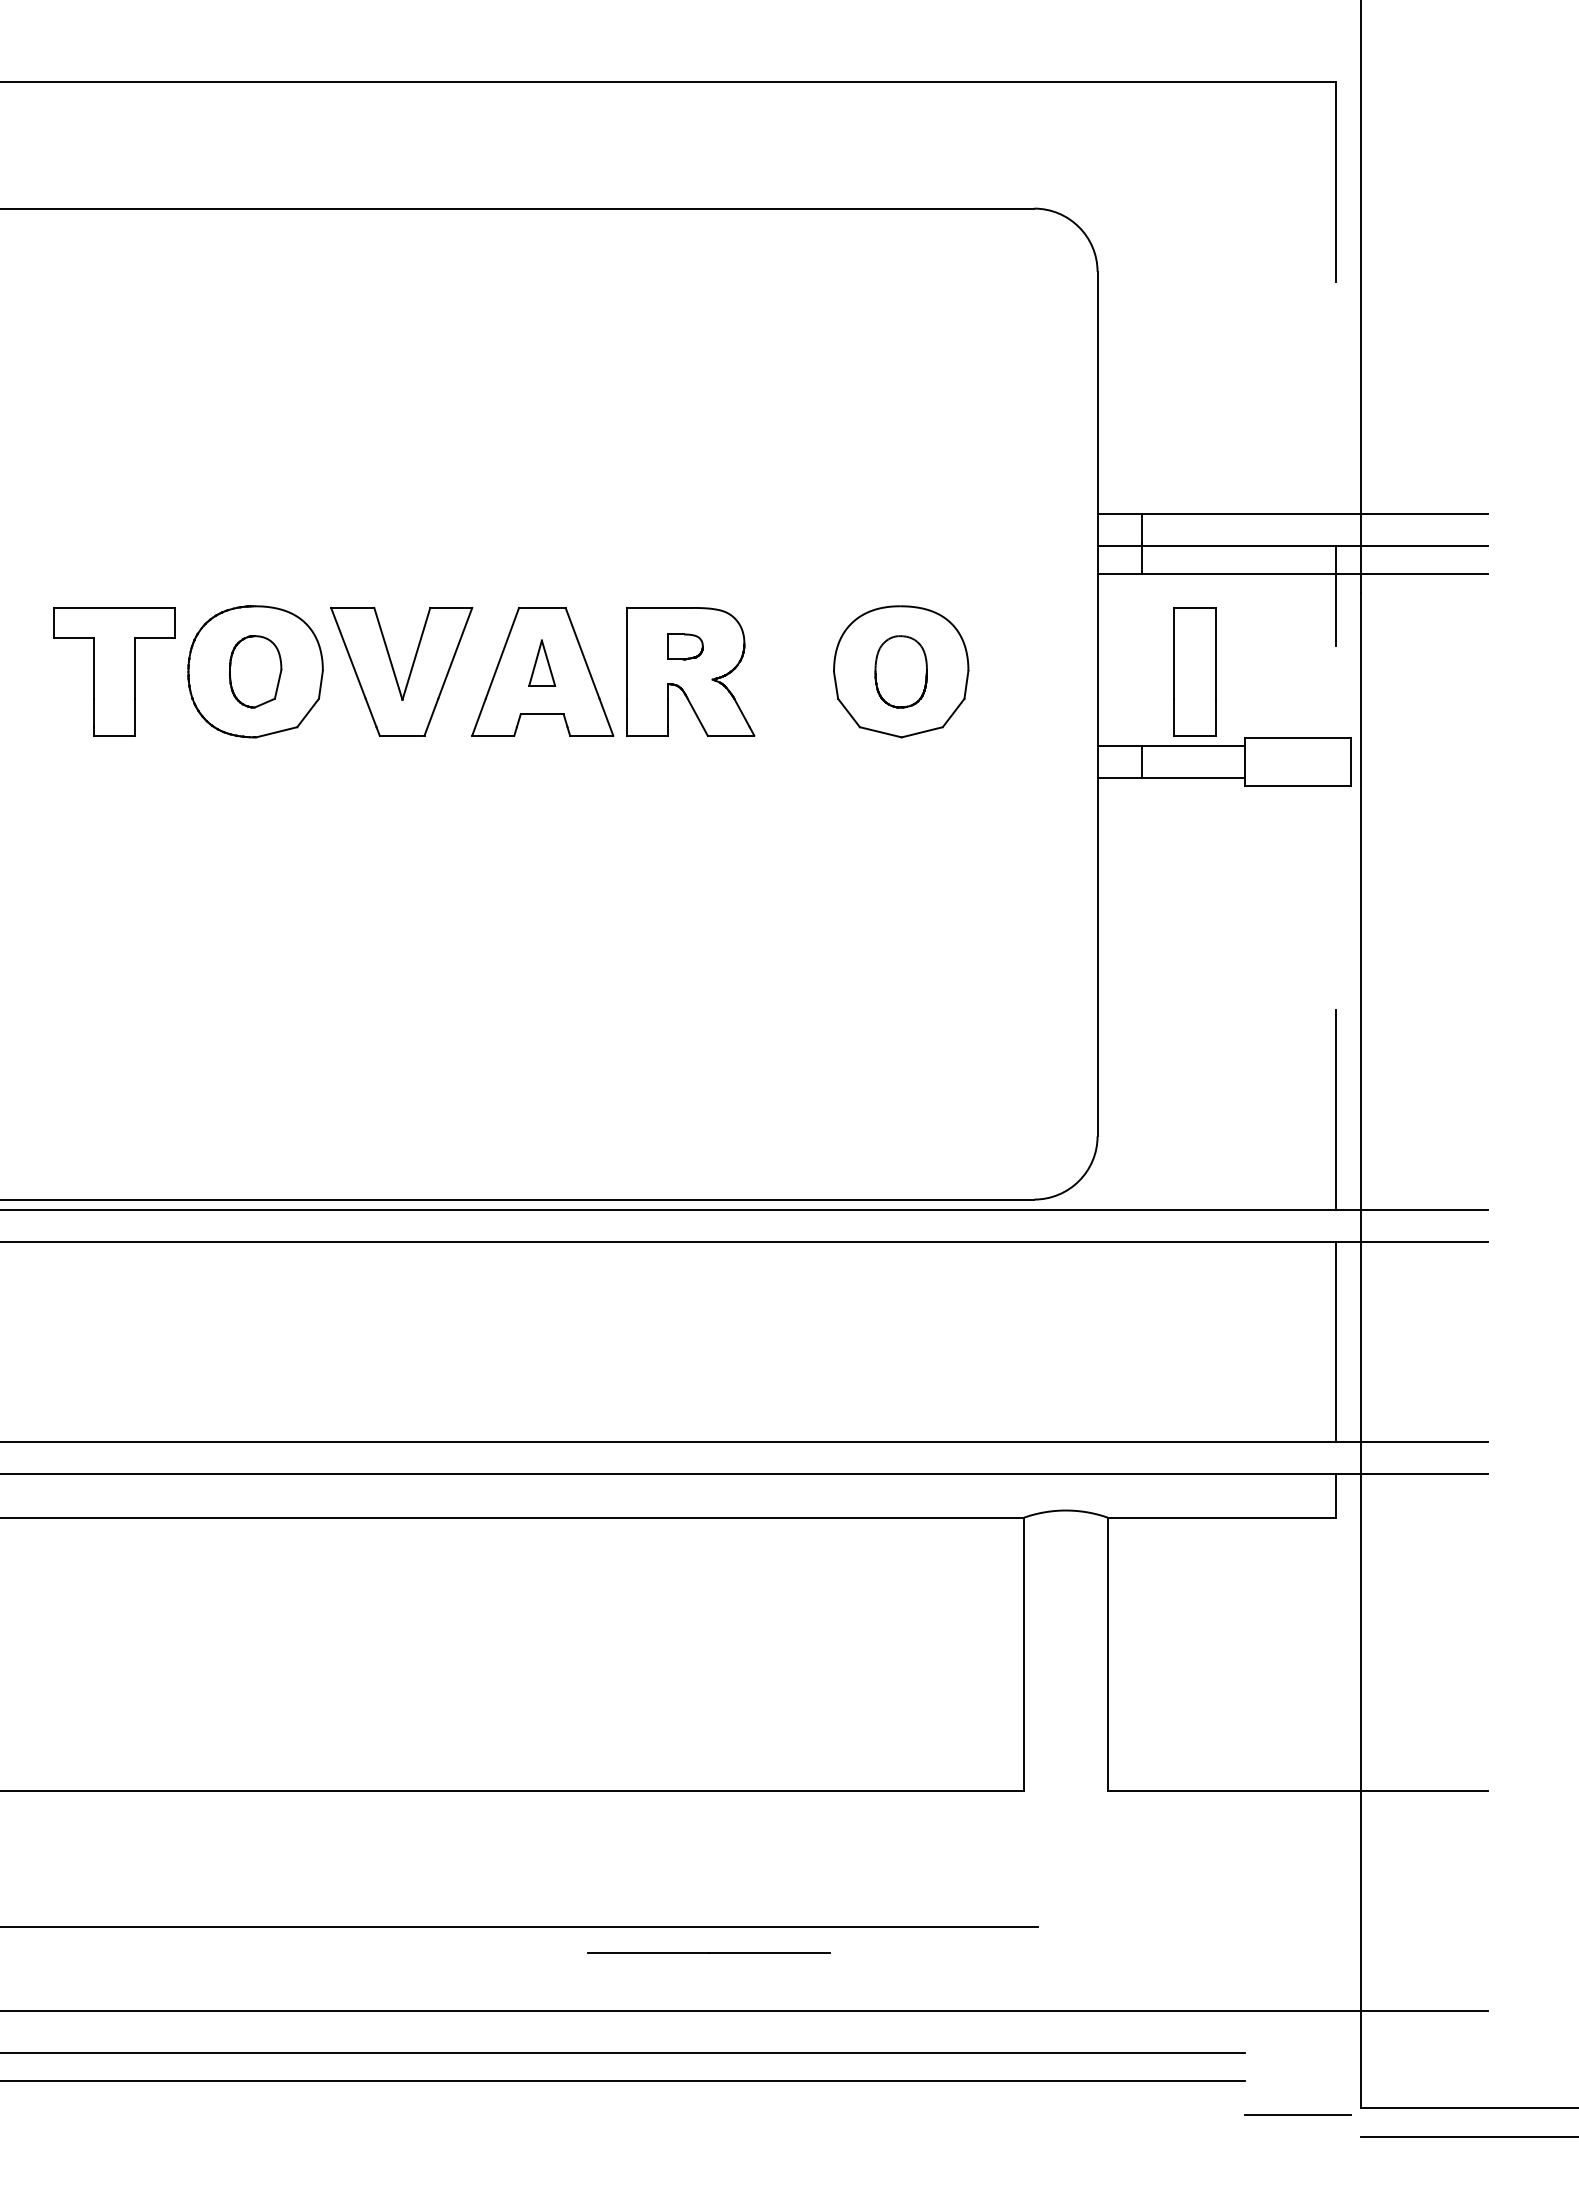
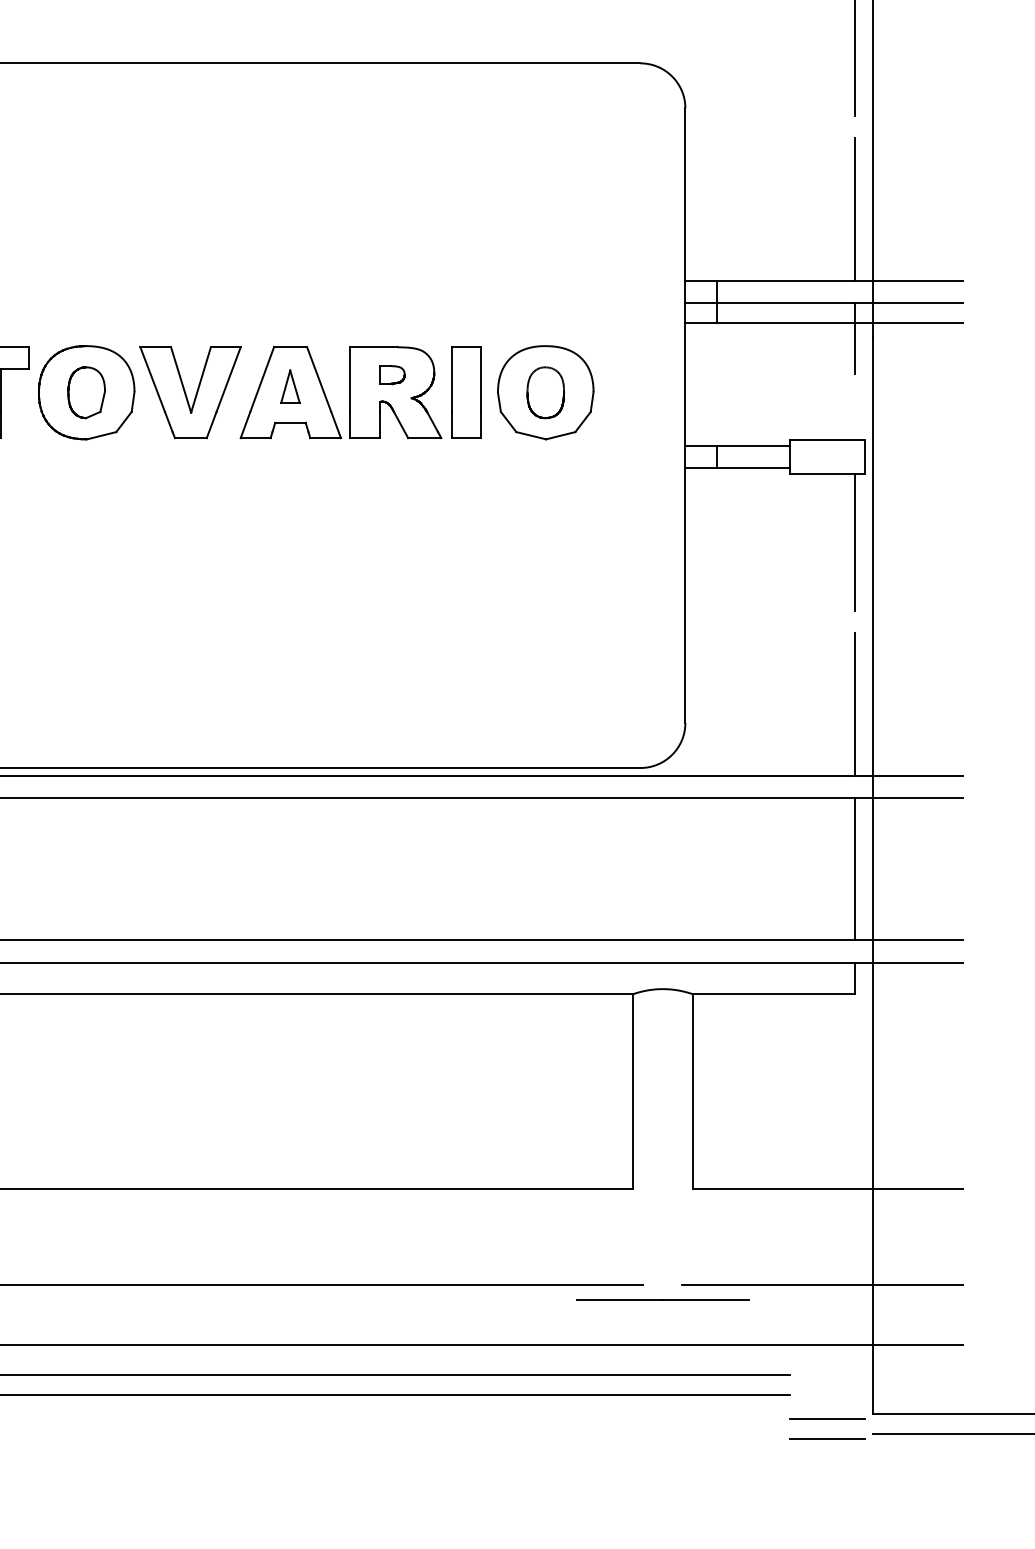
line: (1335, 414) -> (854, 209), added
part: (1194, 671) -> (466, 392), moved
line: (1335, 882) -> (854, 542), added
line: (1290, 1927) -> (822, 1285), added
line: (708, 1952) -> (662, 1299), moved
line: (1297, 2143) -> (827, 1439), added

